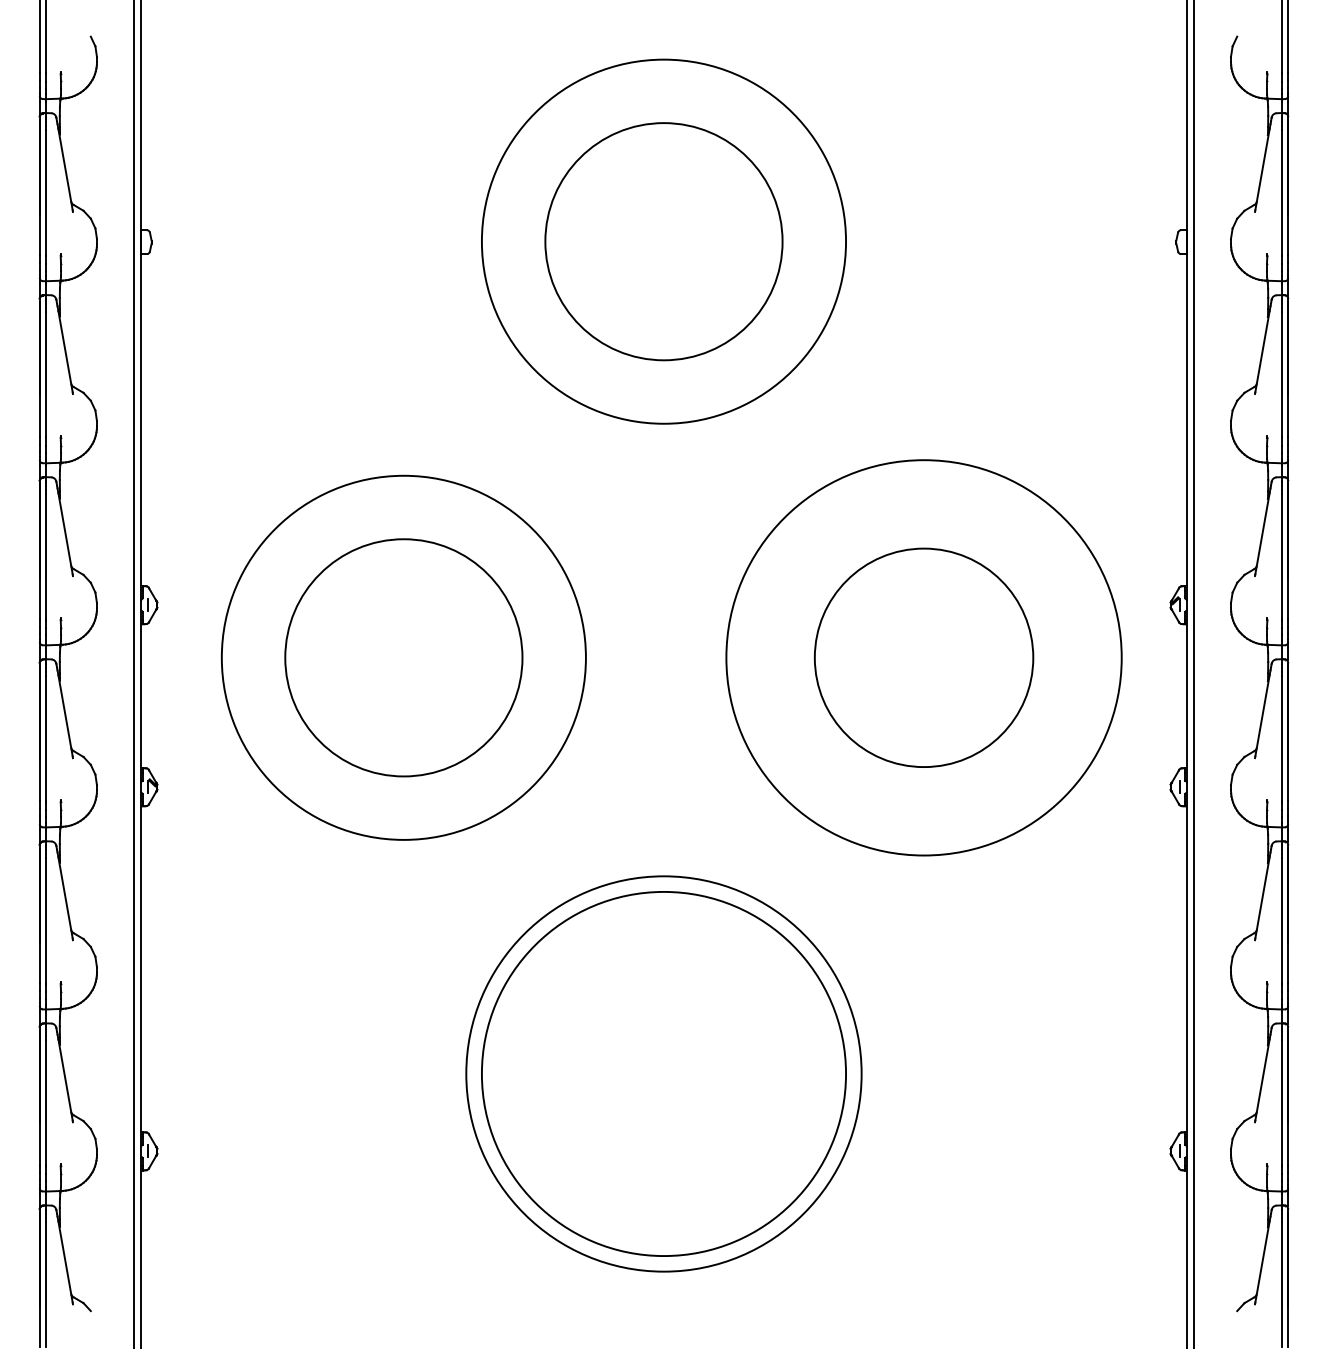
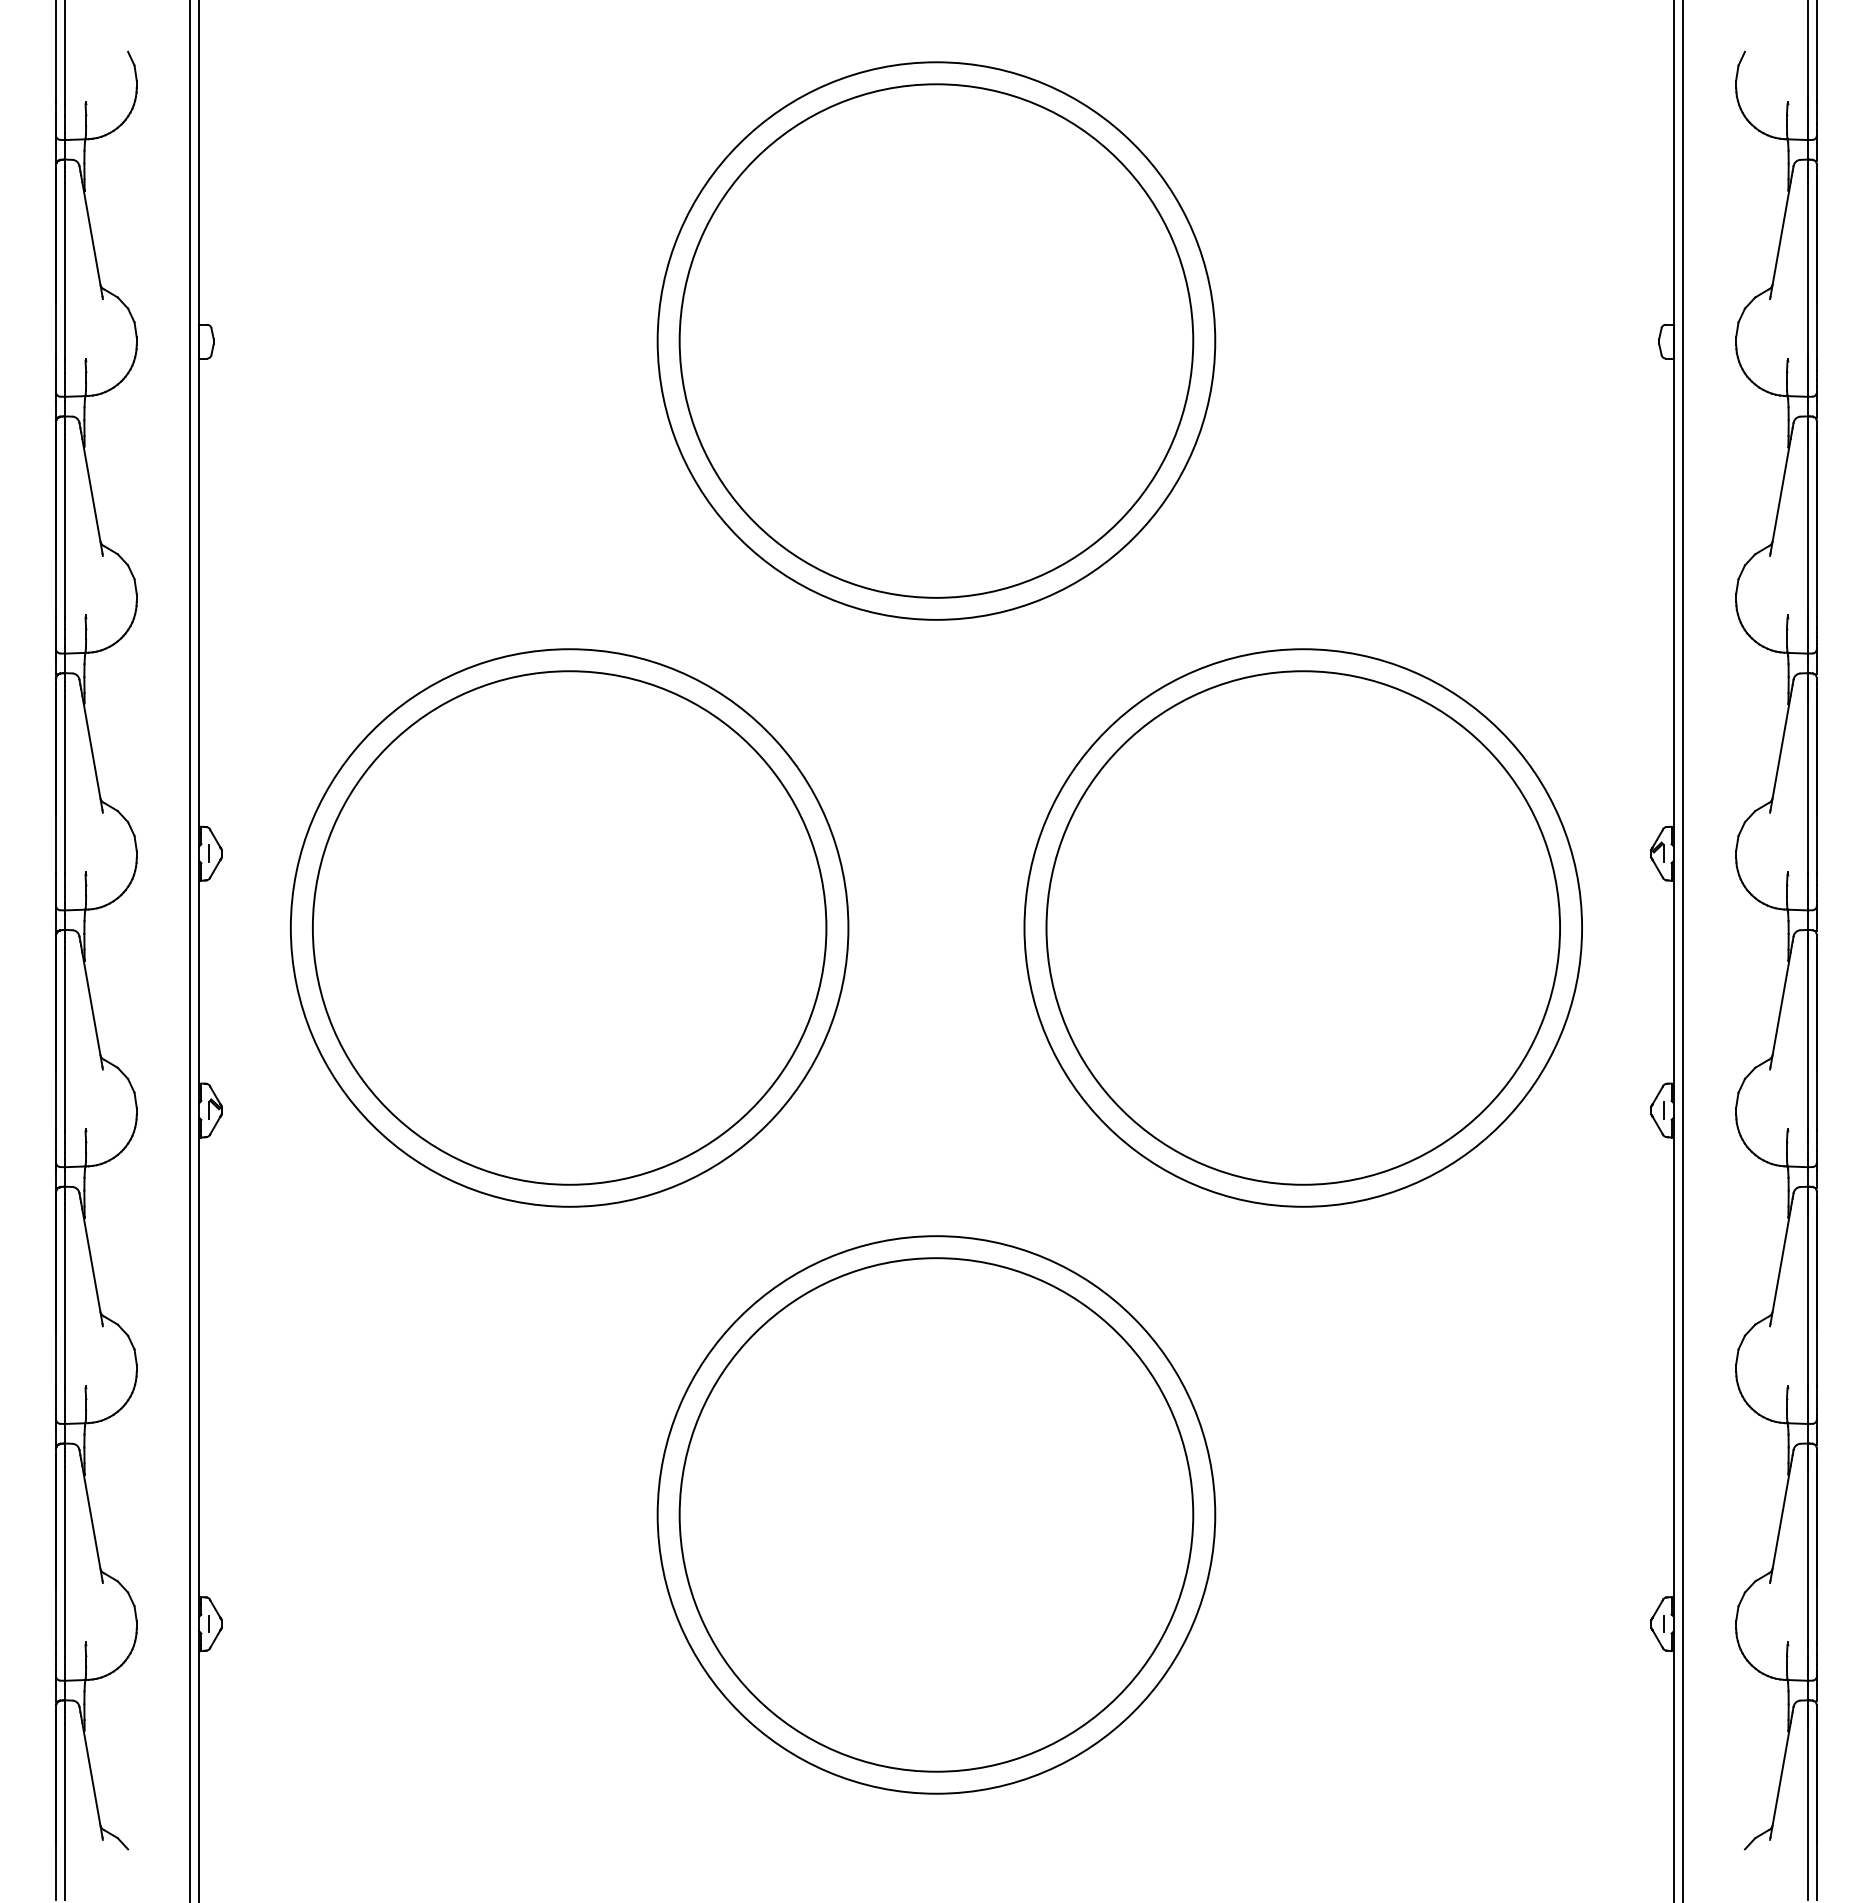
circle: (664, 241) -> (936, 340), size x1.67
circle: (403, 657) -> (569, 927), size x1.67
circle: (924, 657) -> (1303, 927), size x1.67

